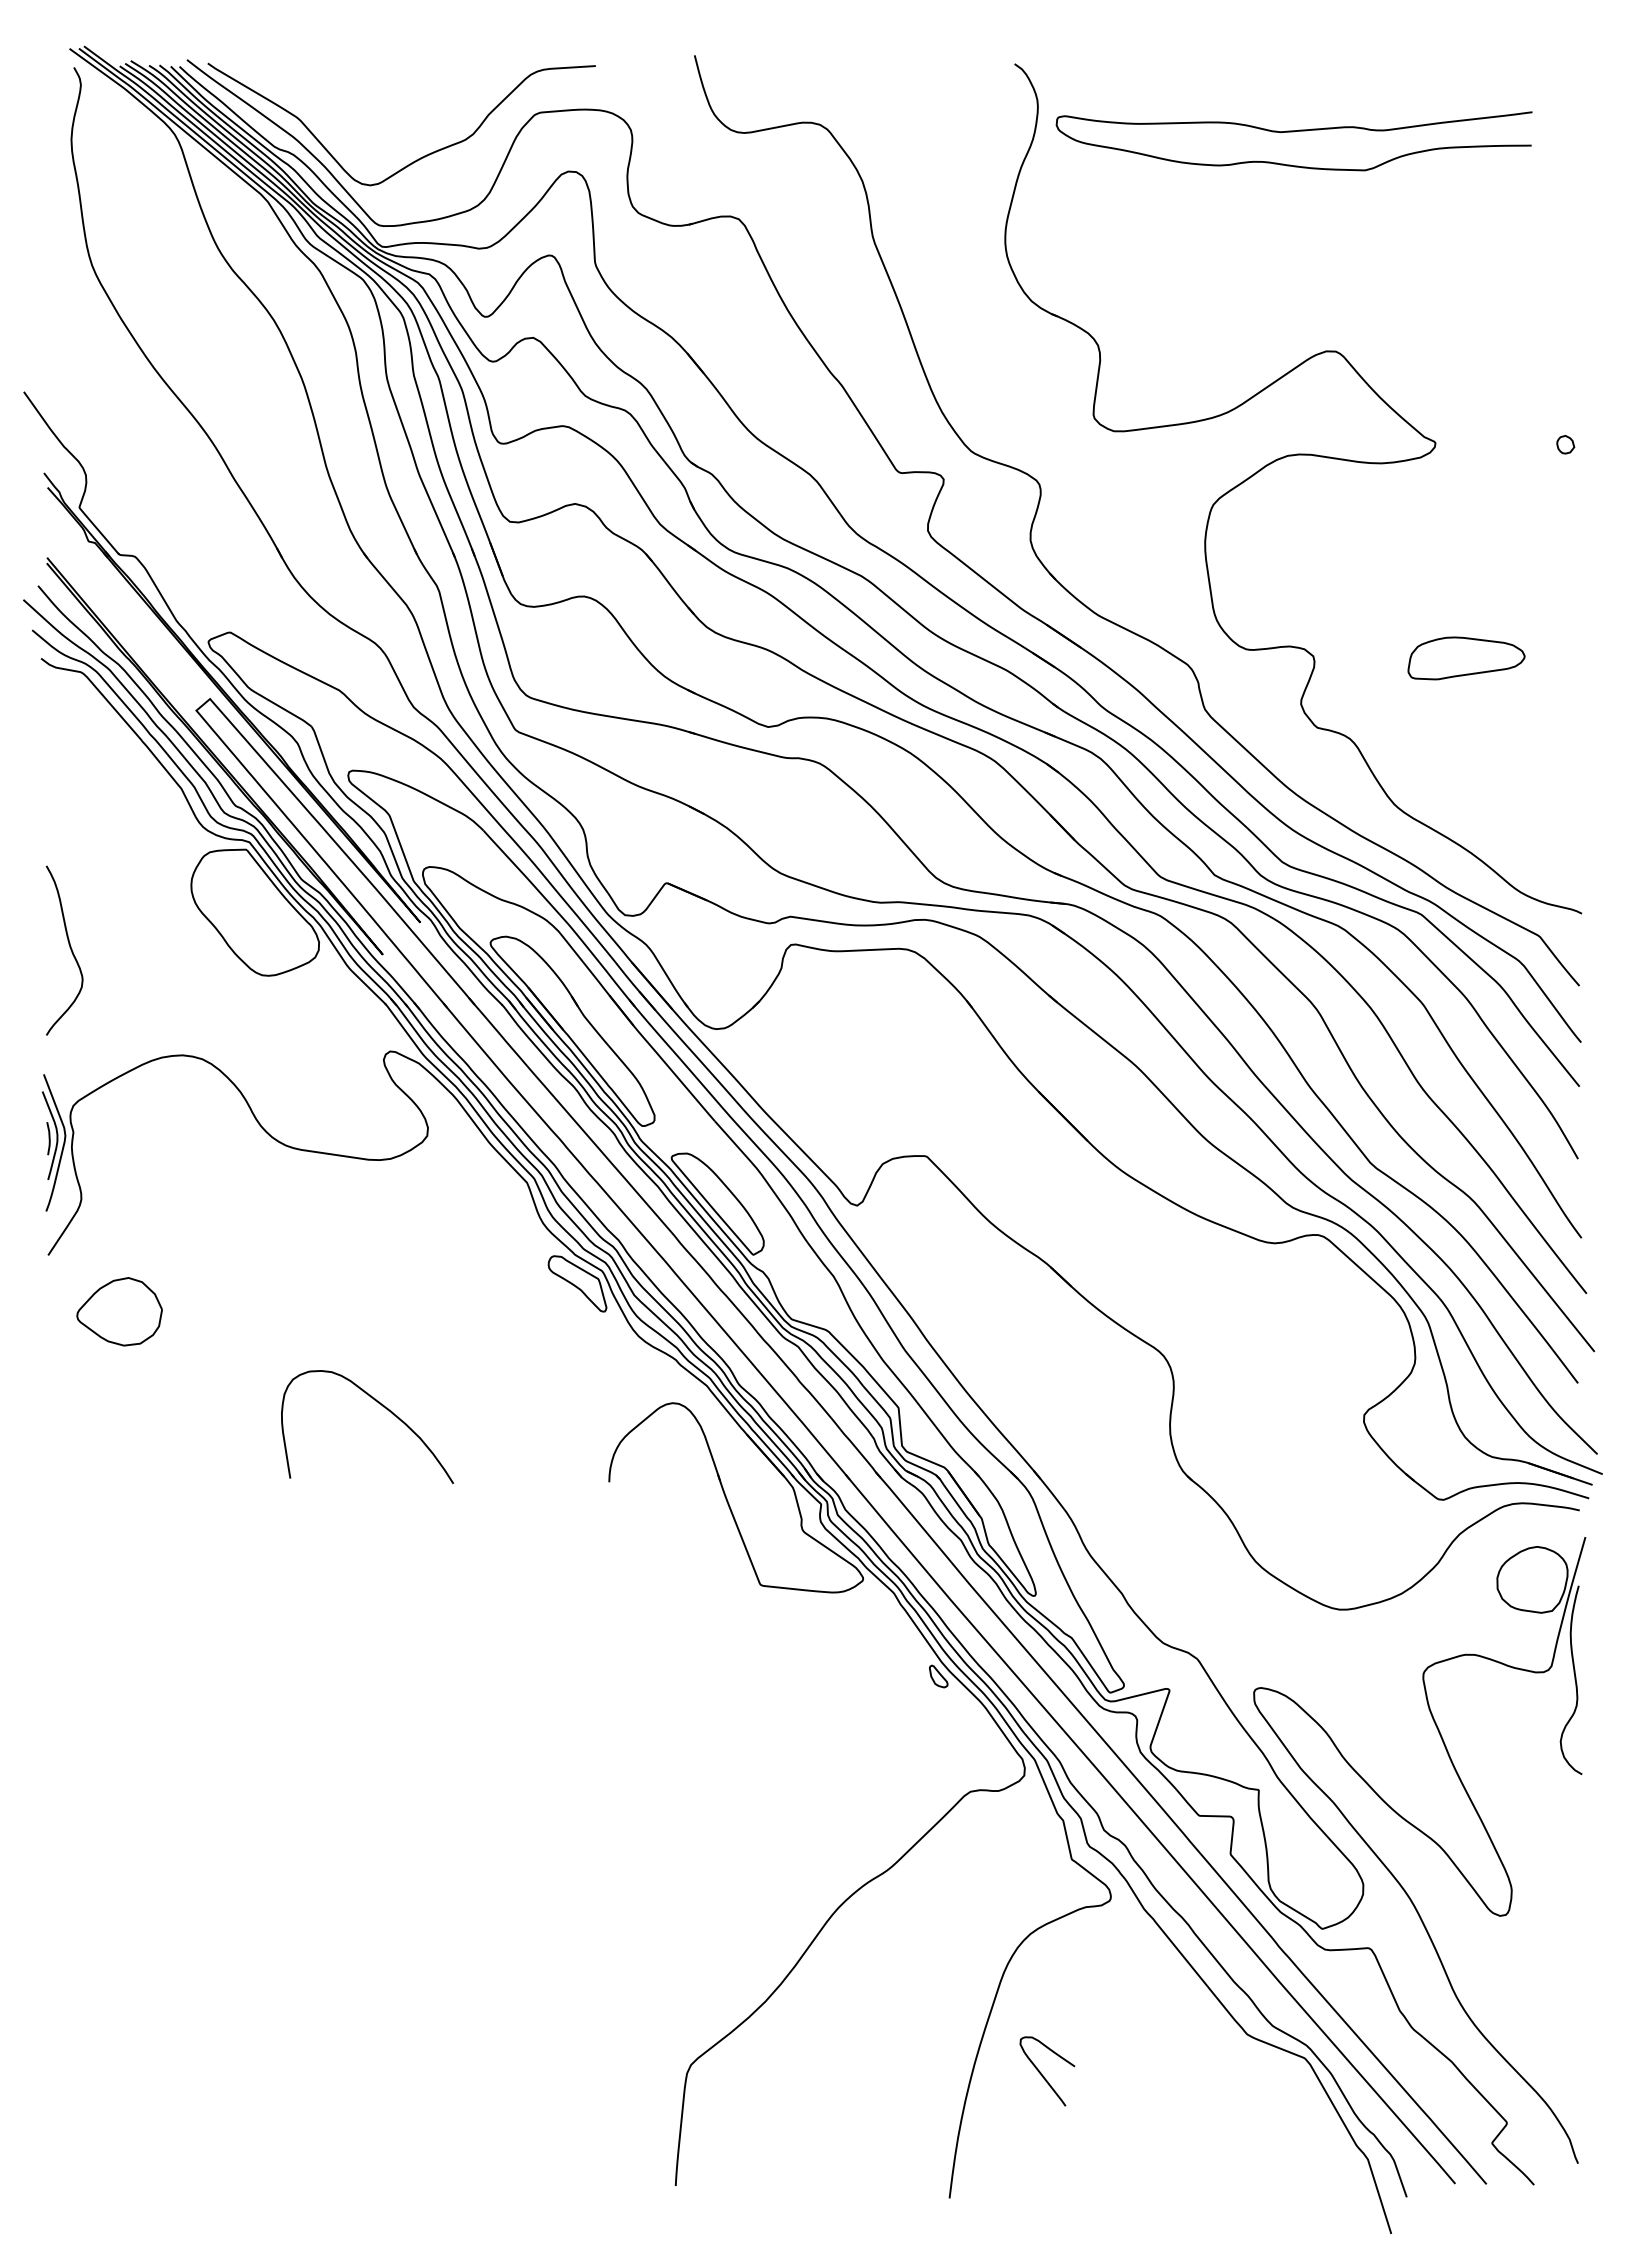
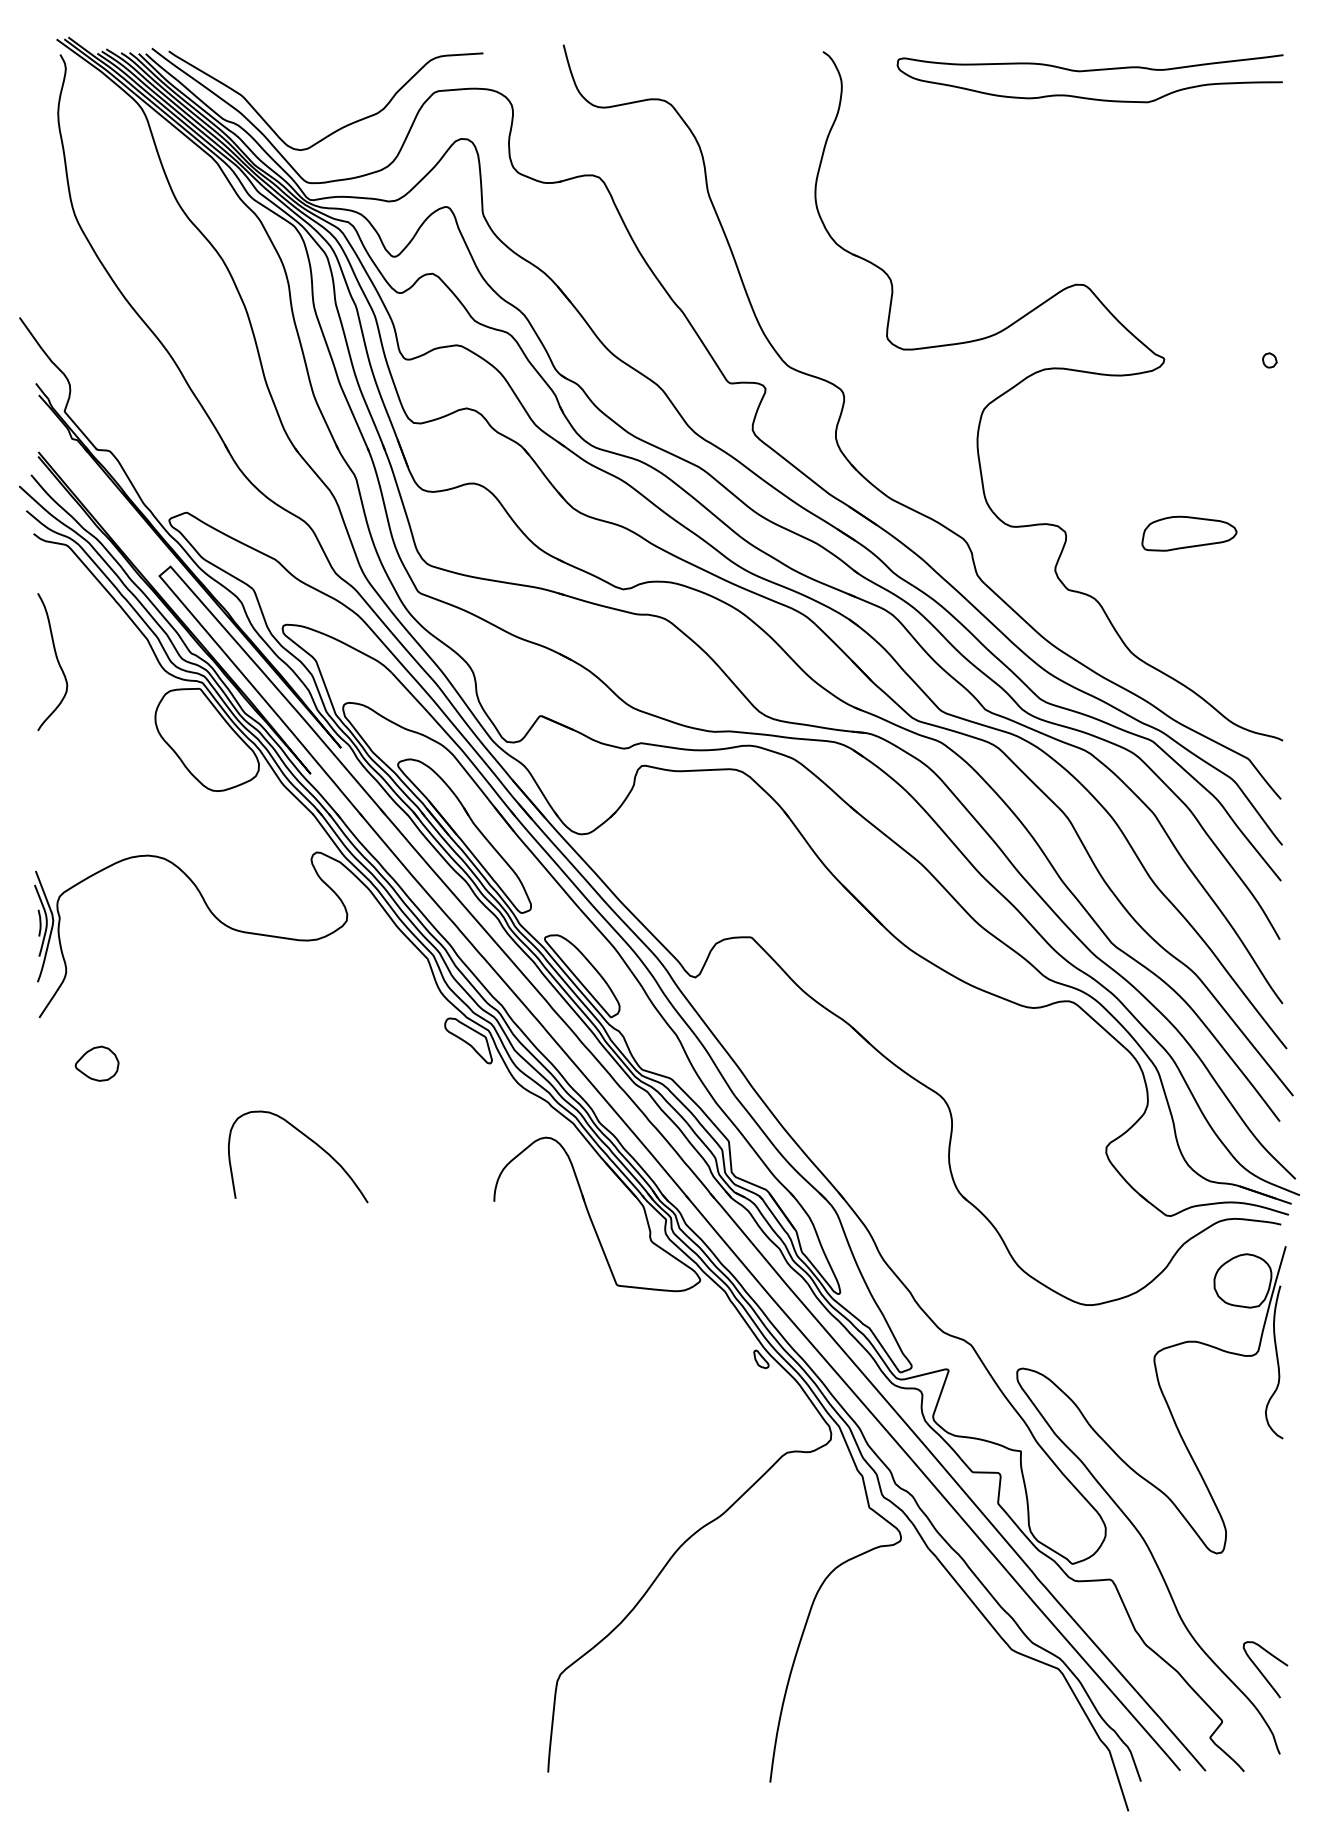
curve: (1293, 132) -> (1089, 71), moved
curve: (69, 947) -> (56, 659), moved
part: (119, 1312) -> (97, 1064), size x0.62
curve: (1043, 2075) -> (1262, 1673), moved

